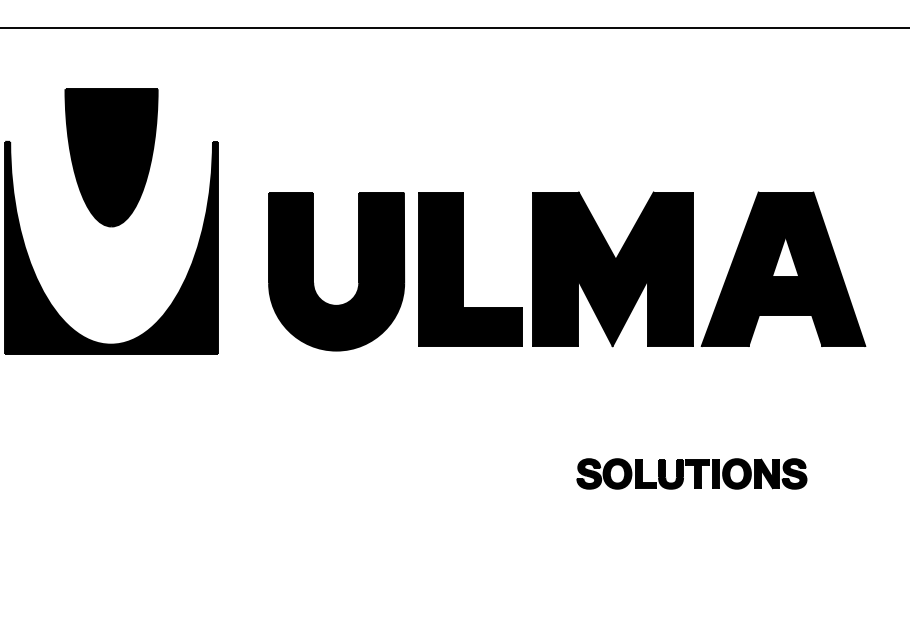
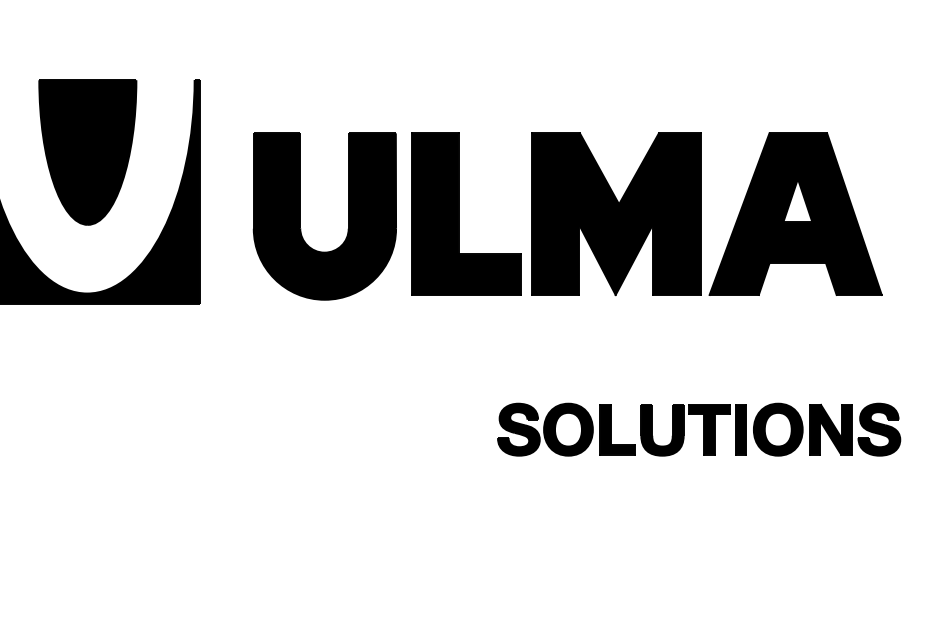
part: (111, 157) -> (87, 152), moved
part: (691, 473) -> (698, 429), size x1.67

